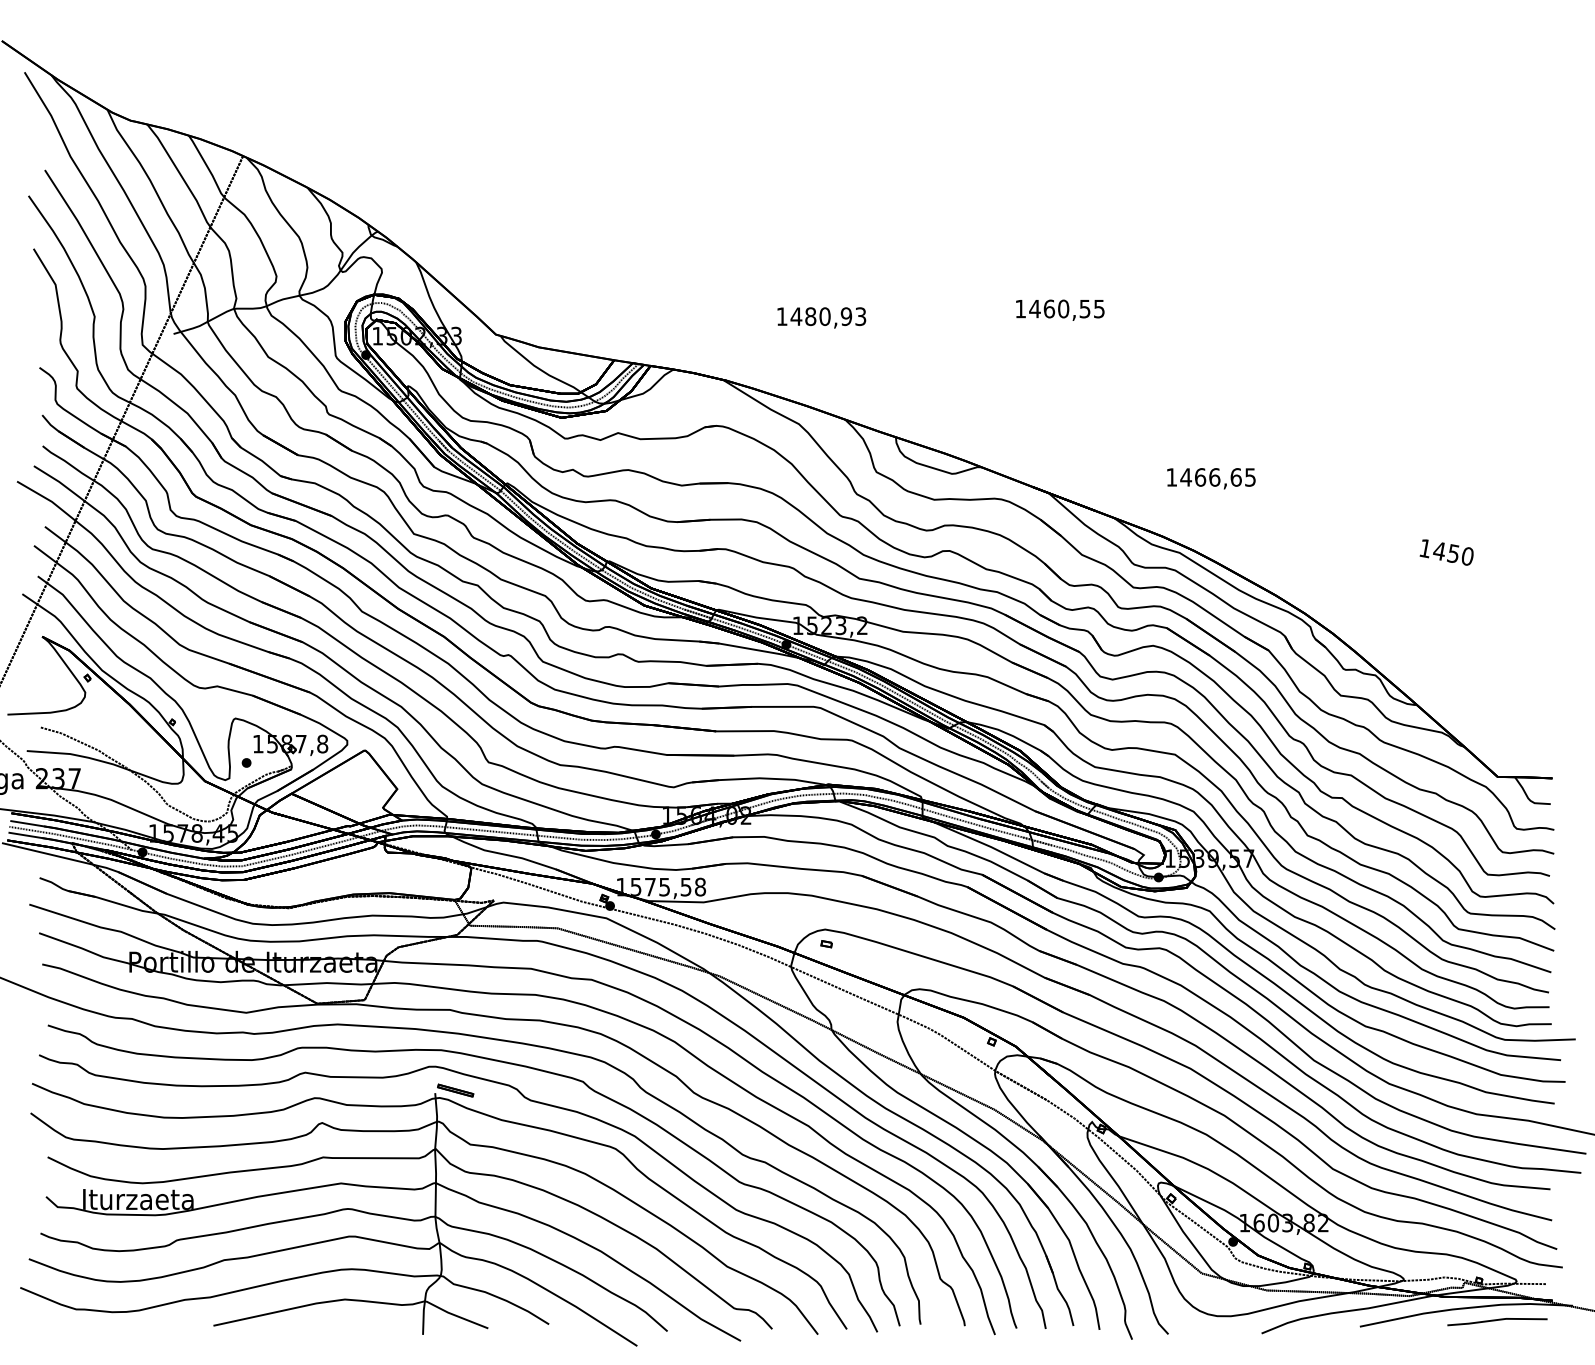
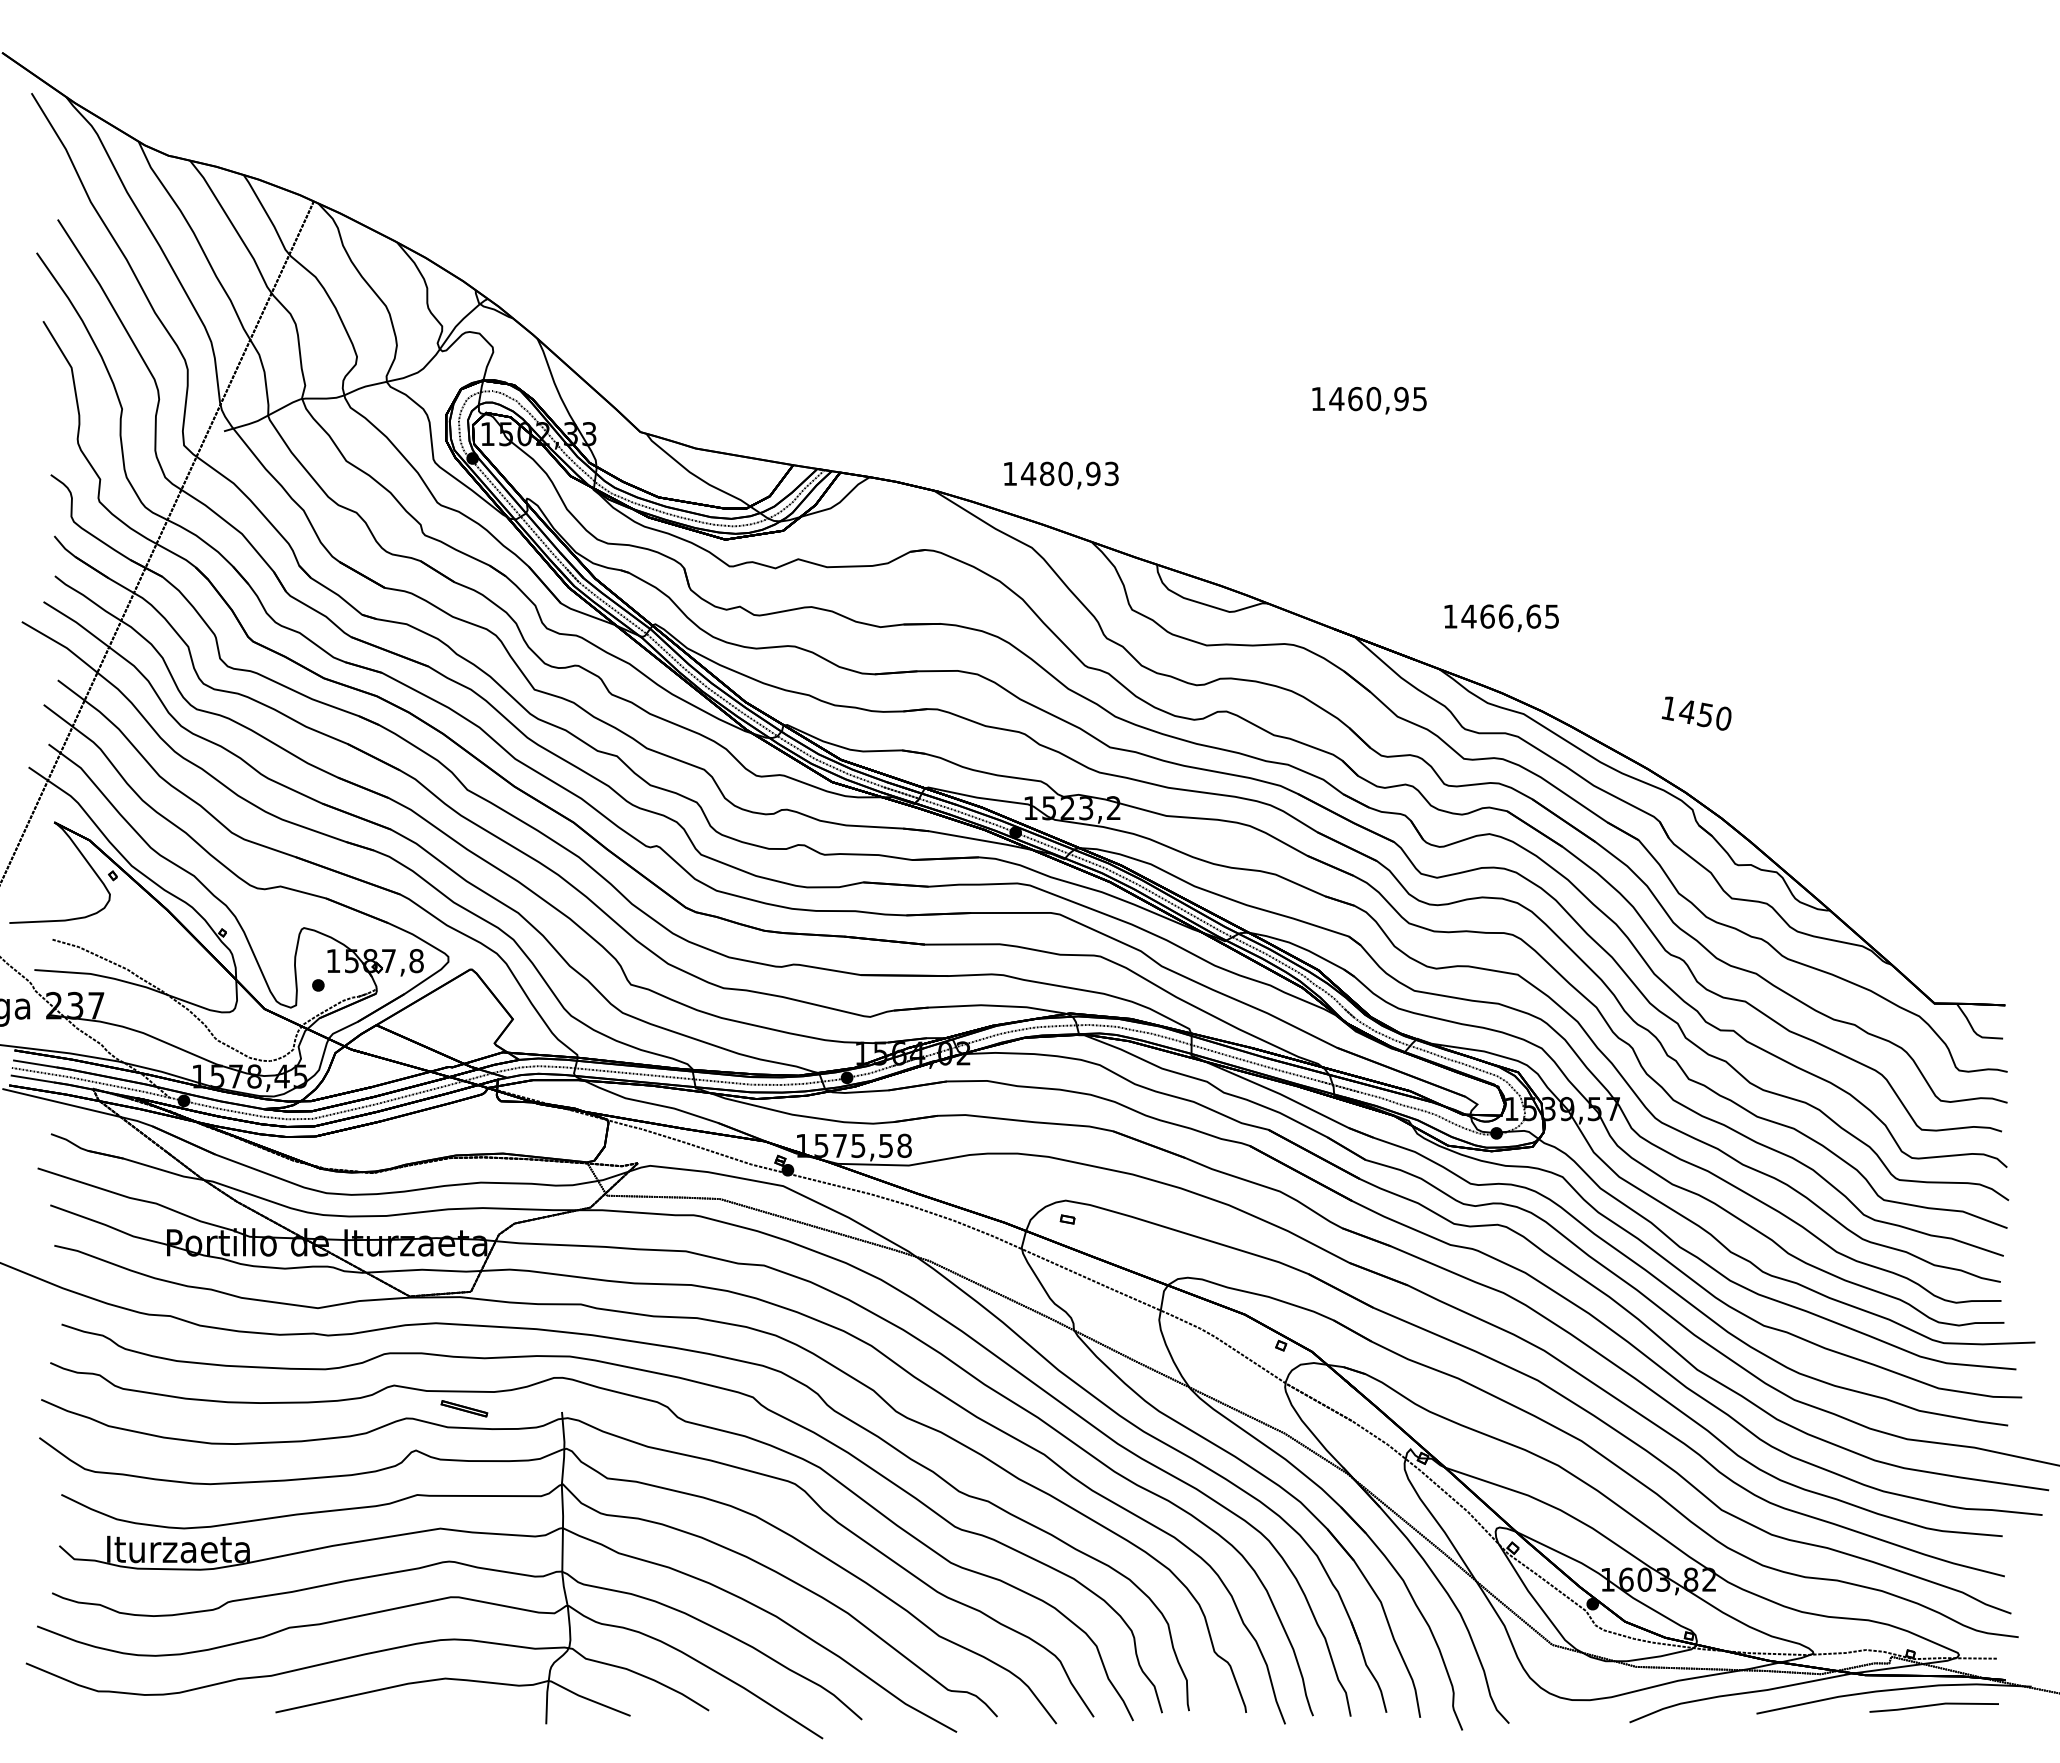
text: (1085, 308) -> (1401, 398), 1460,55 -> 1460,95
text: (821, 317) -> (1061, 475), moved
text: (1211, 478) -> (1501, 618), moved
text: (1446, 552) -> (1696, 713), moved
part: (455, 1090) -> (464, 1408), moved

